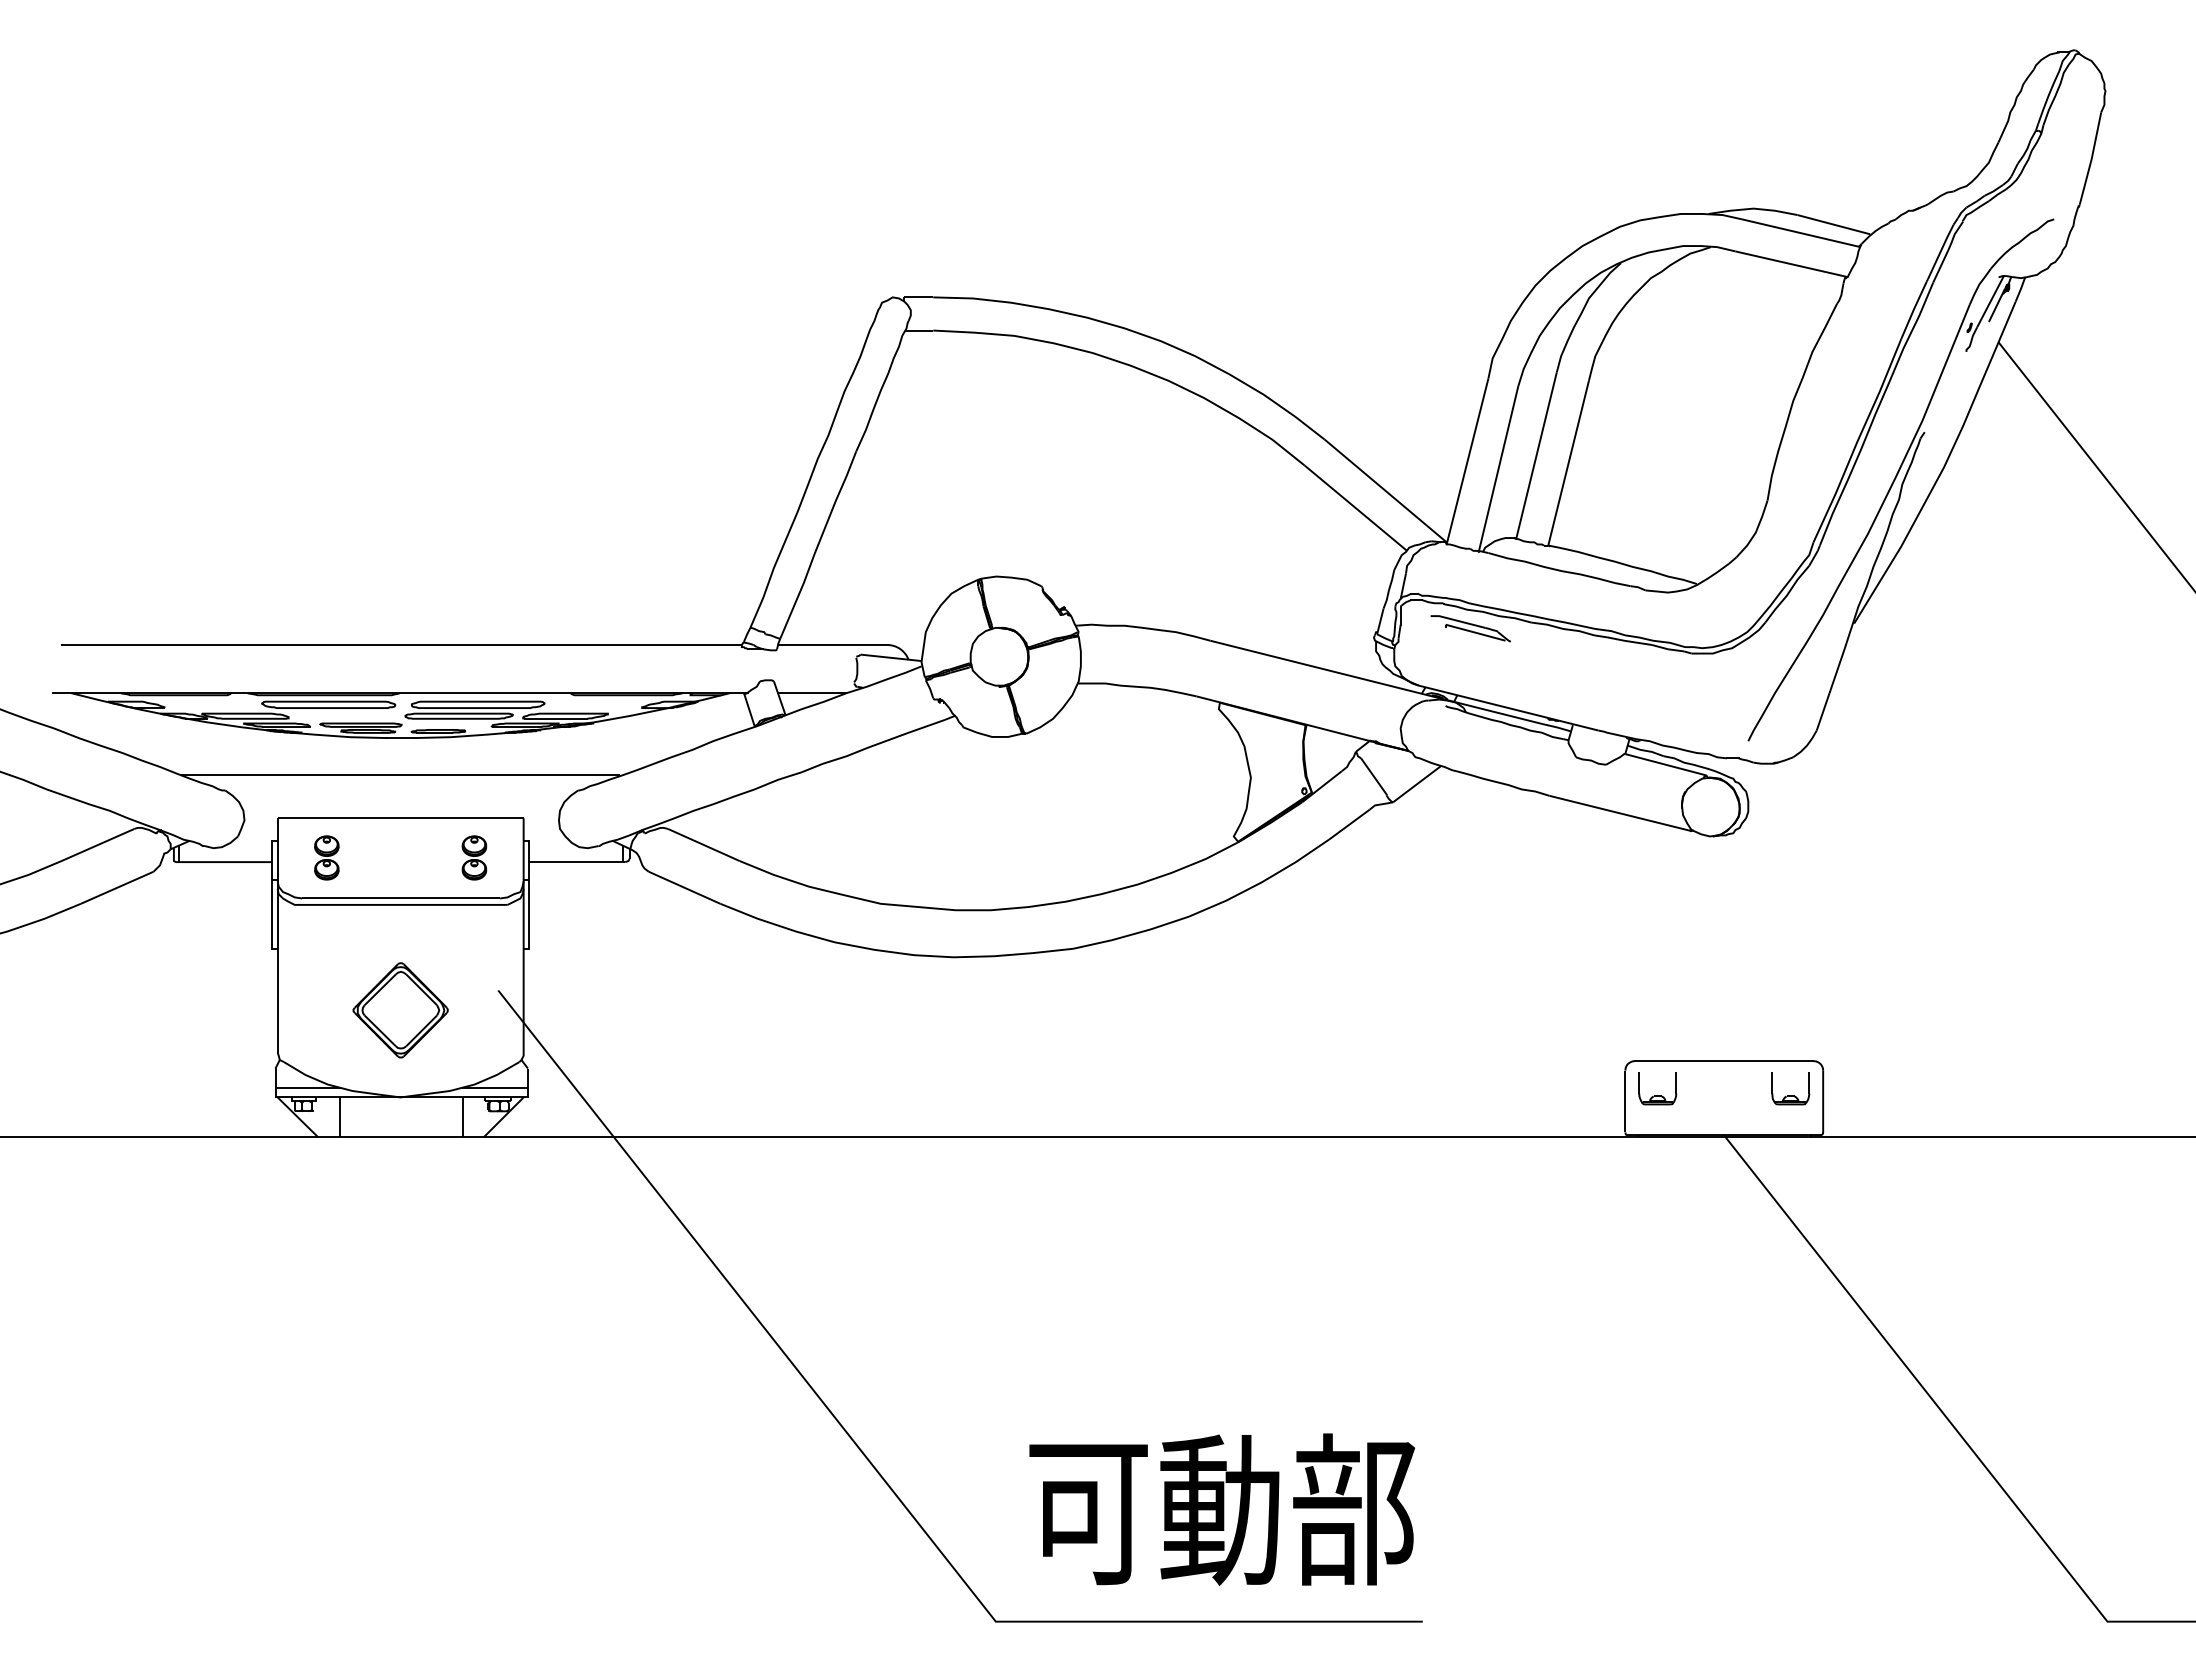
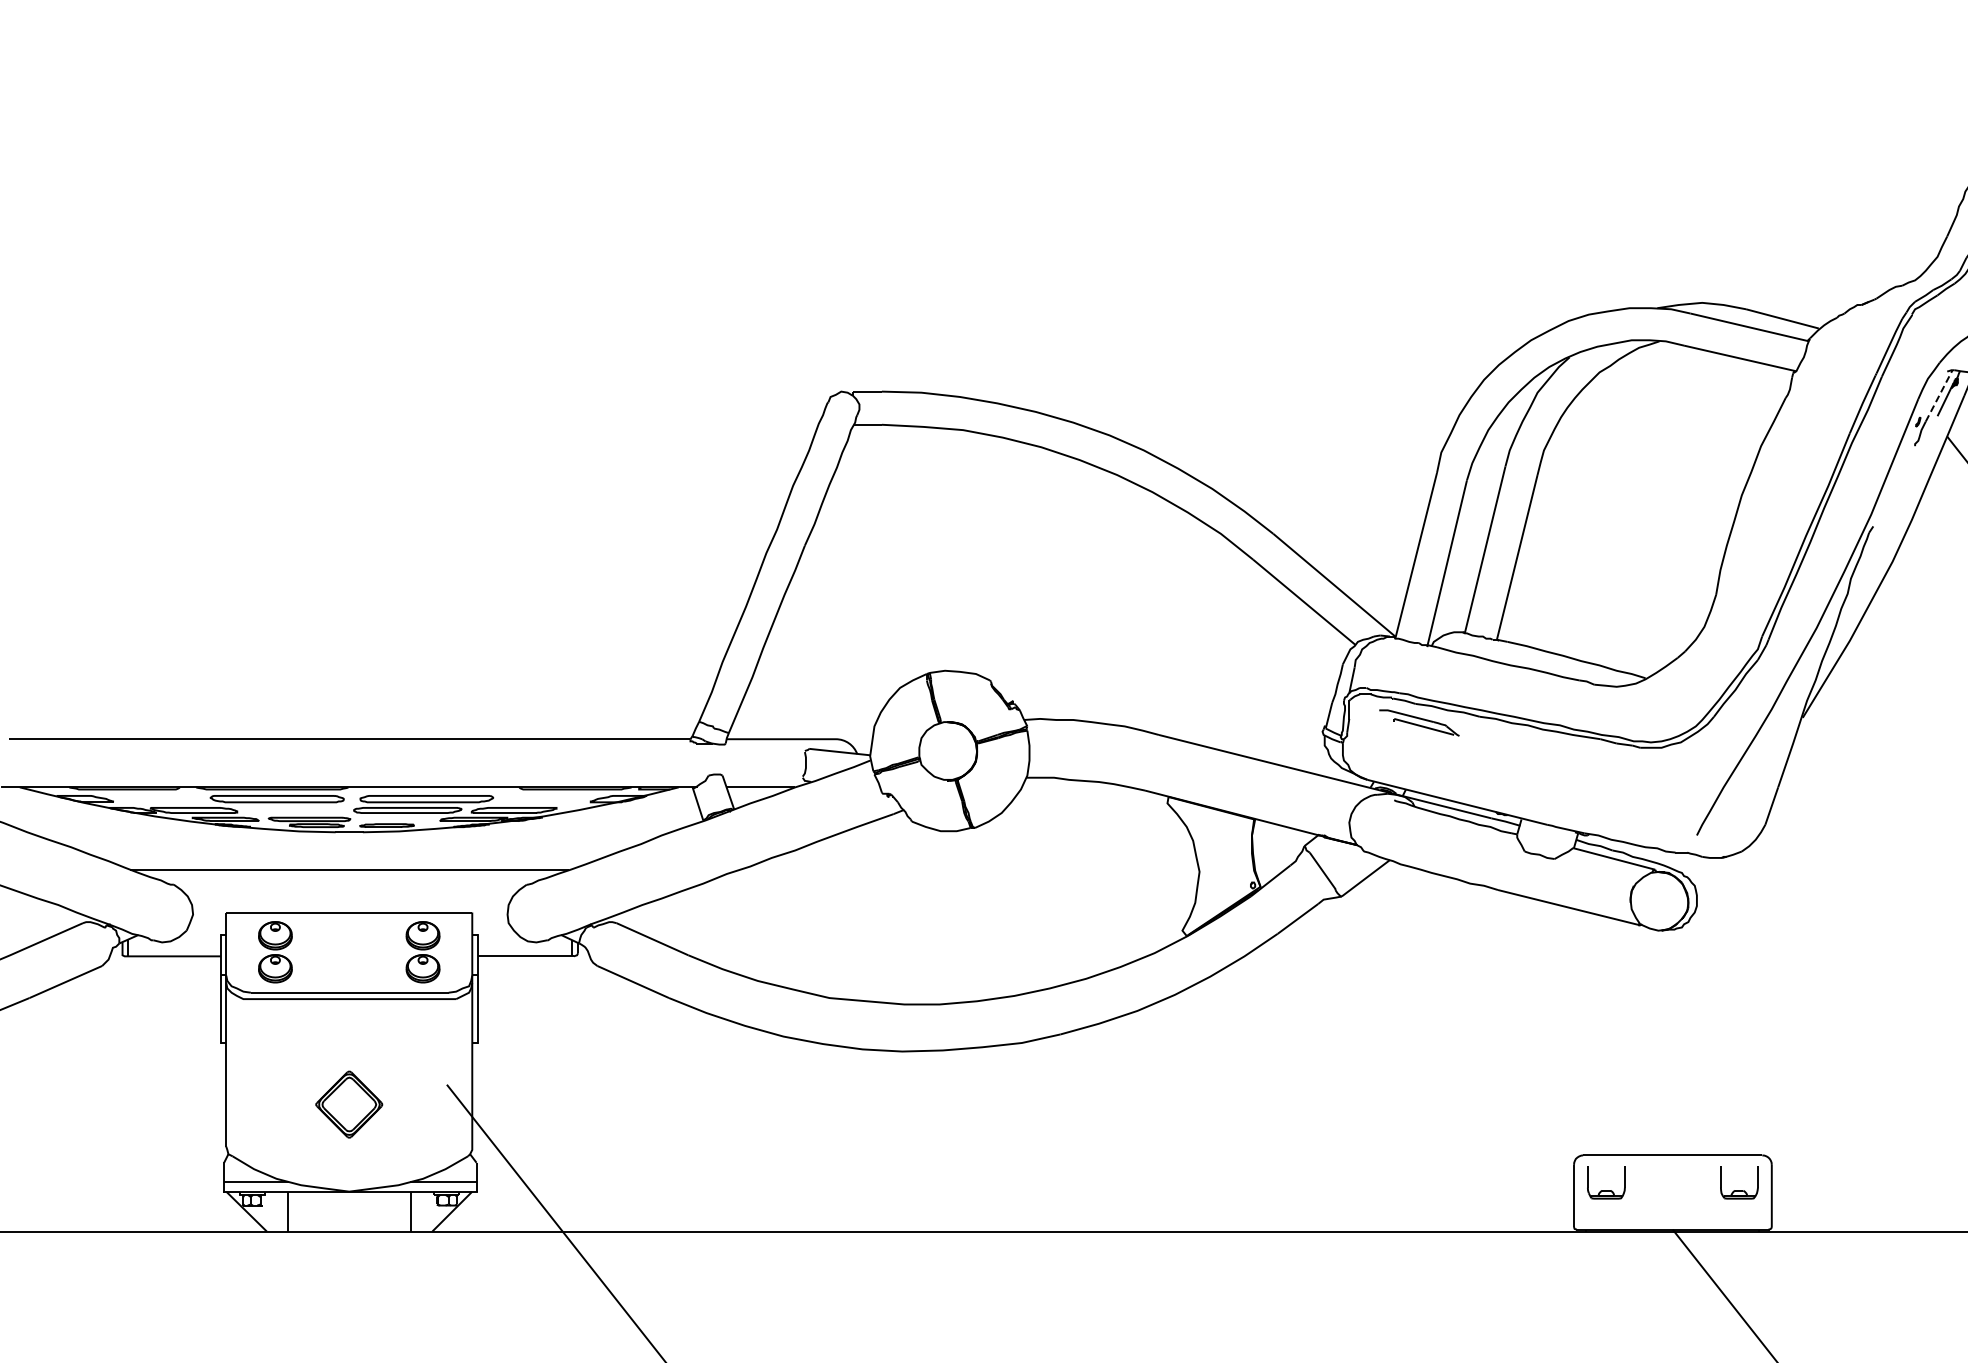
line: (1990, 301) -> (1939, 395), solid -> dashed
part: (326, 857) -> (275, 951), size x1.4
part: (474, 857) -> (423, 951), size x1.4
part: (400, 1010) -> (349, 1104), size x0.7

